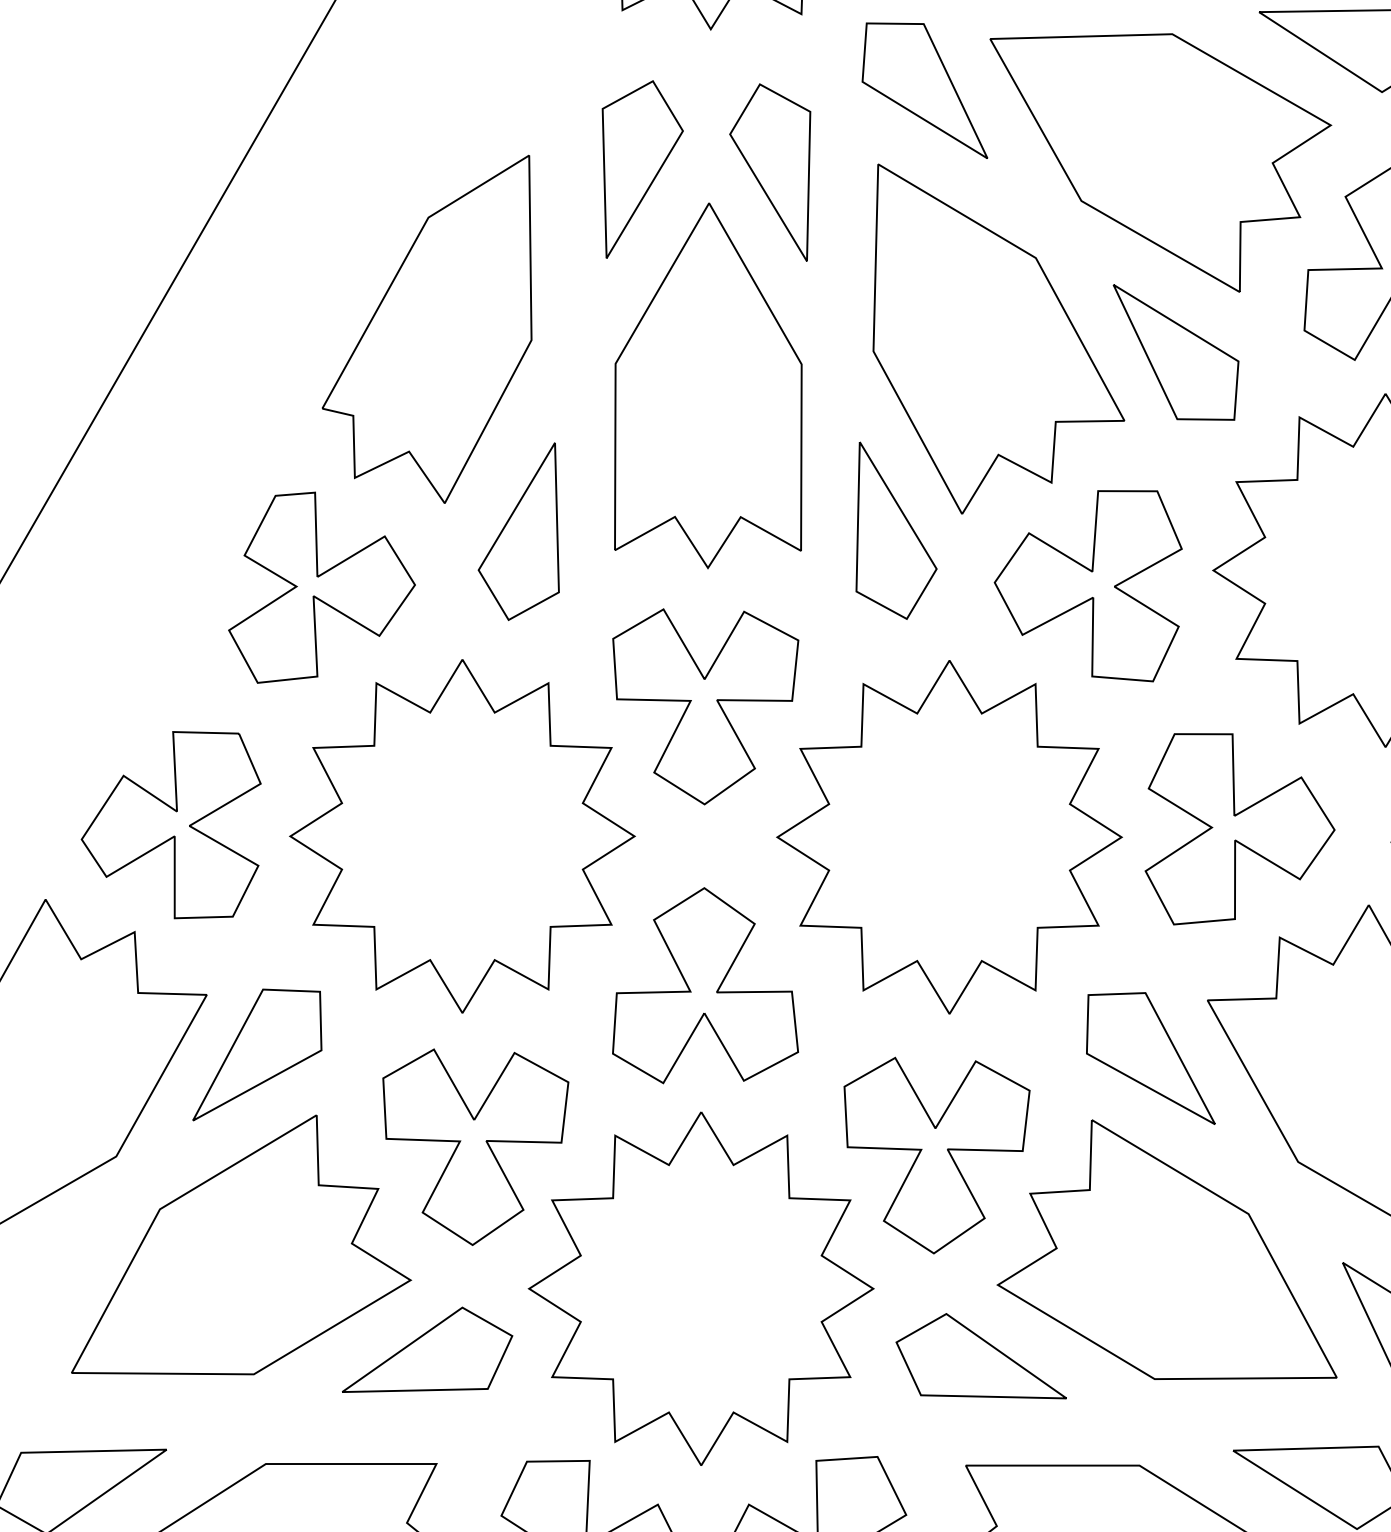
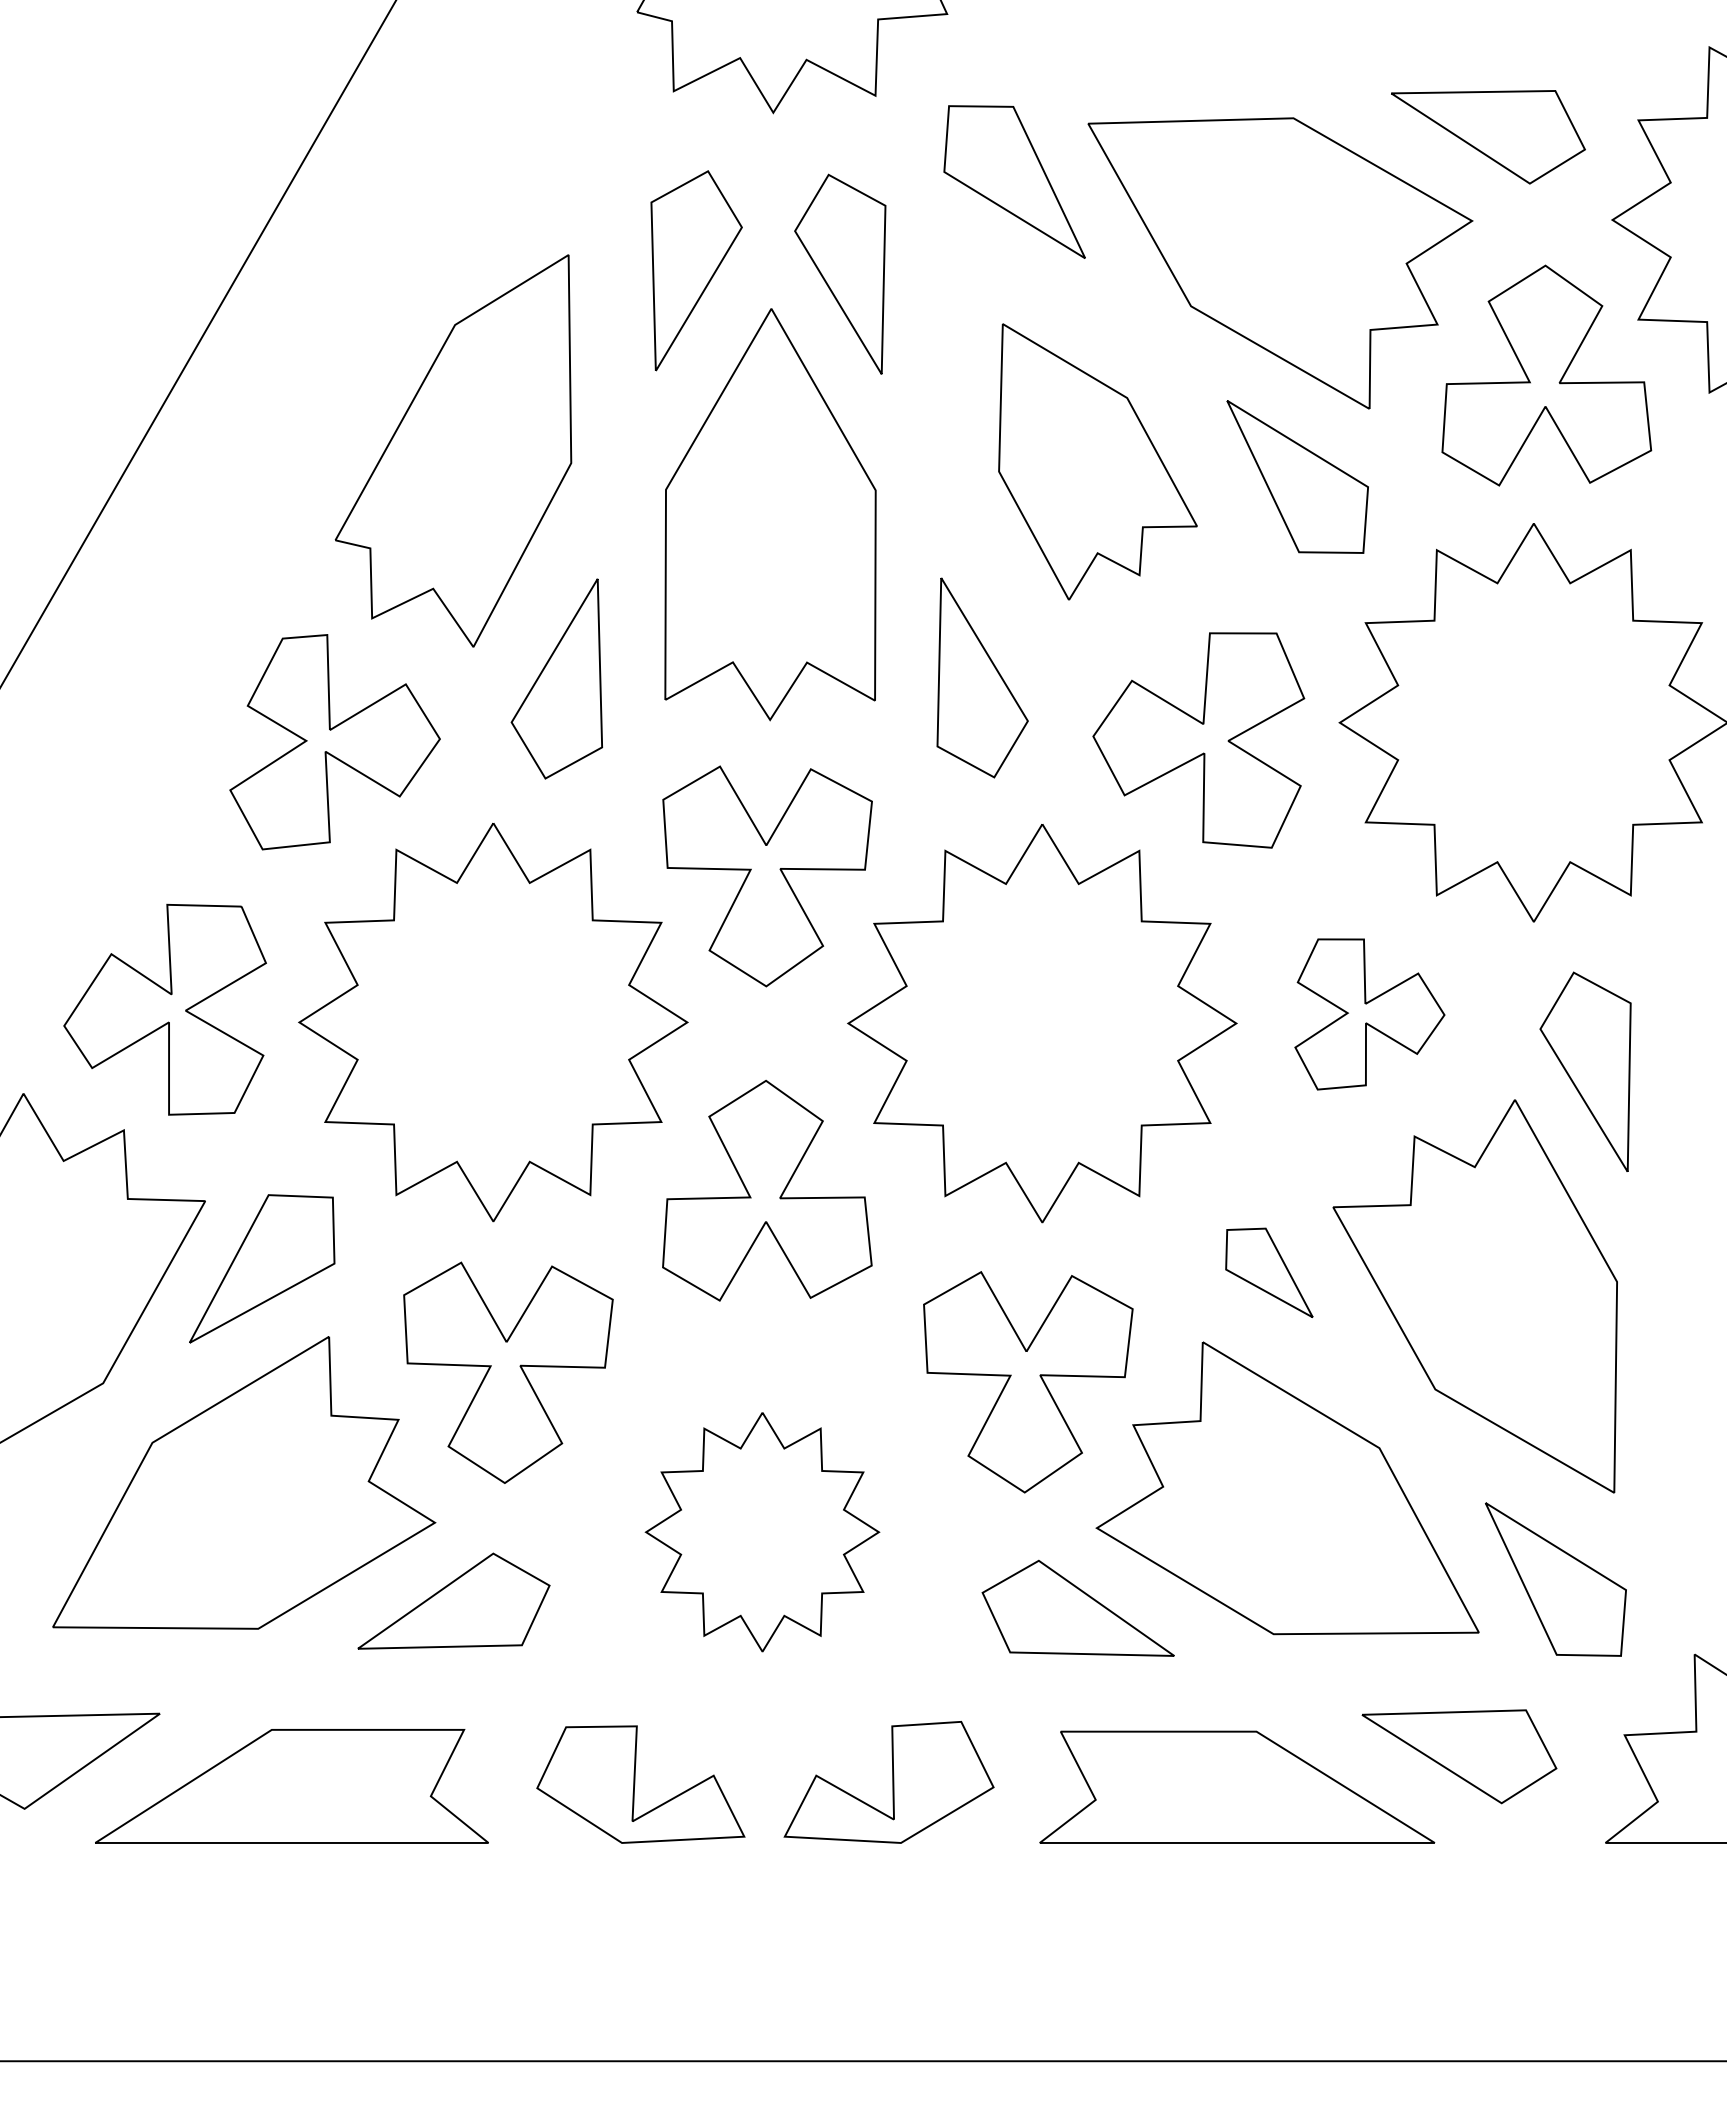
part: (998, 338) -> (1097, 461), size x0.7
part: (1239, 829) -> (1369, 1014), size x0.7
part: (1151, 1058) -> (1269, 1272), size x0.6
part: (701, 1288) -> (762, 1531), size x0.6

